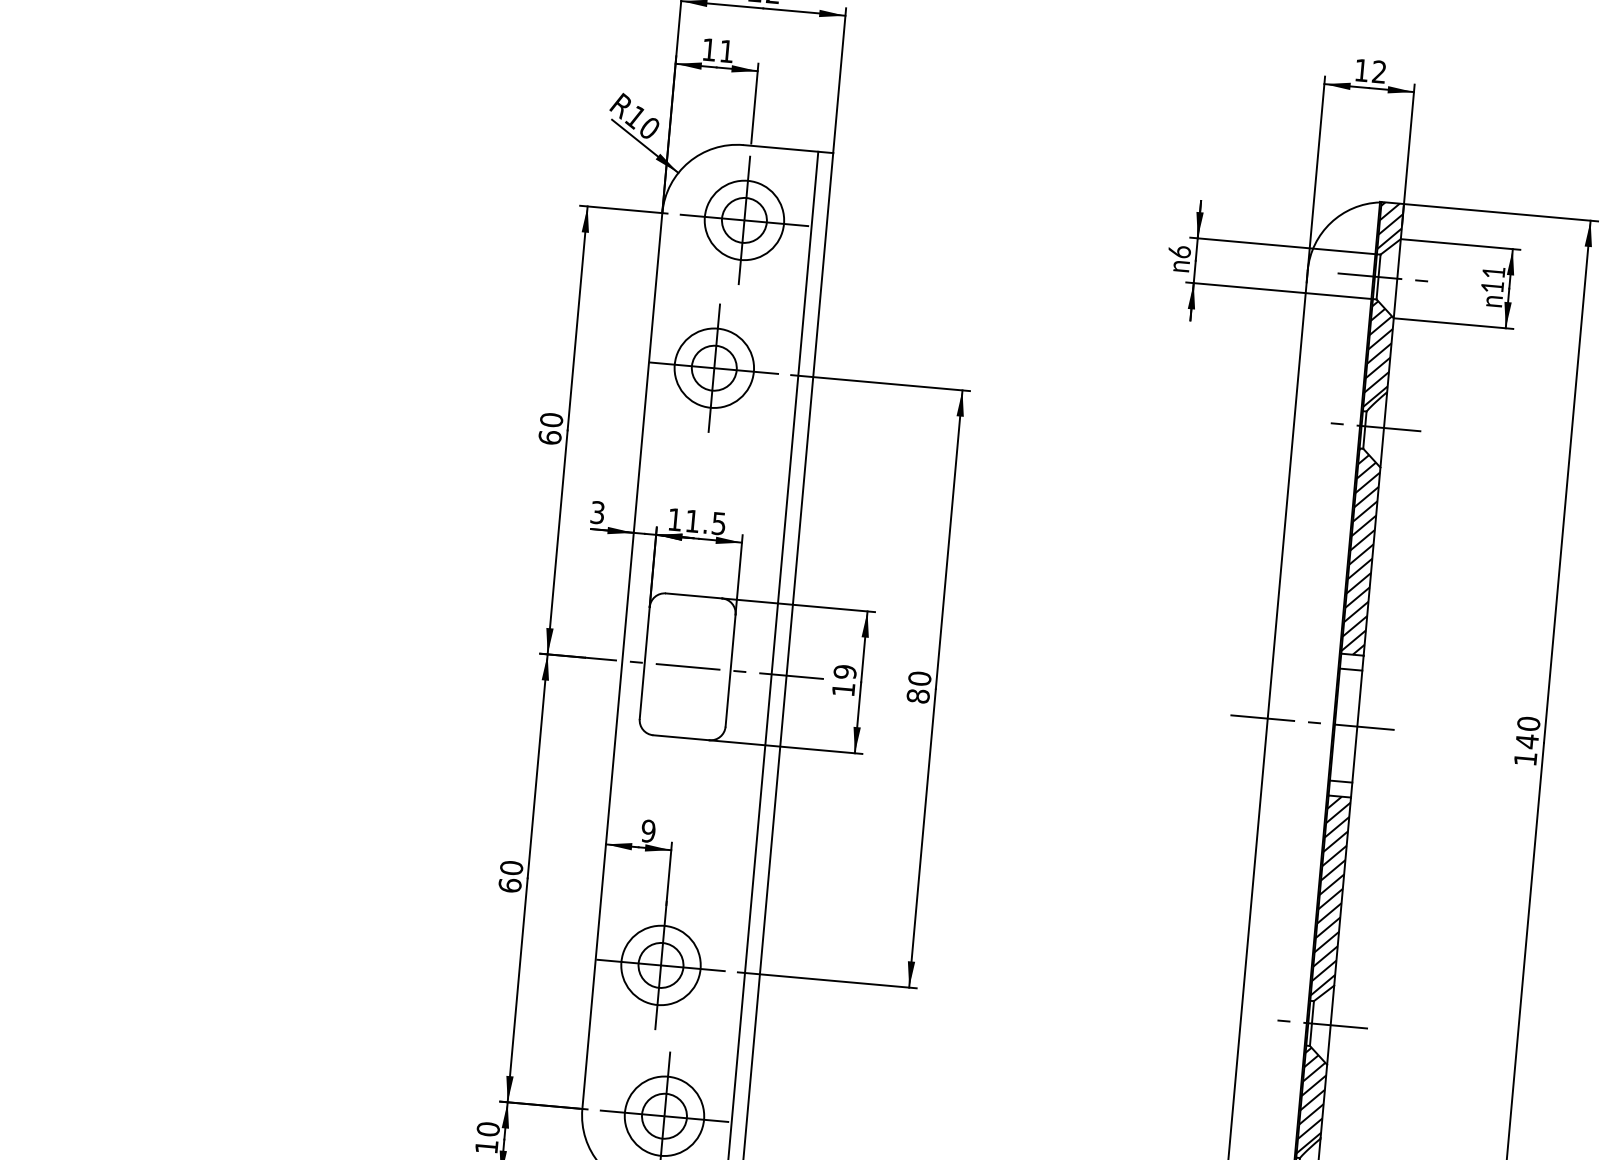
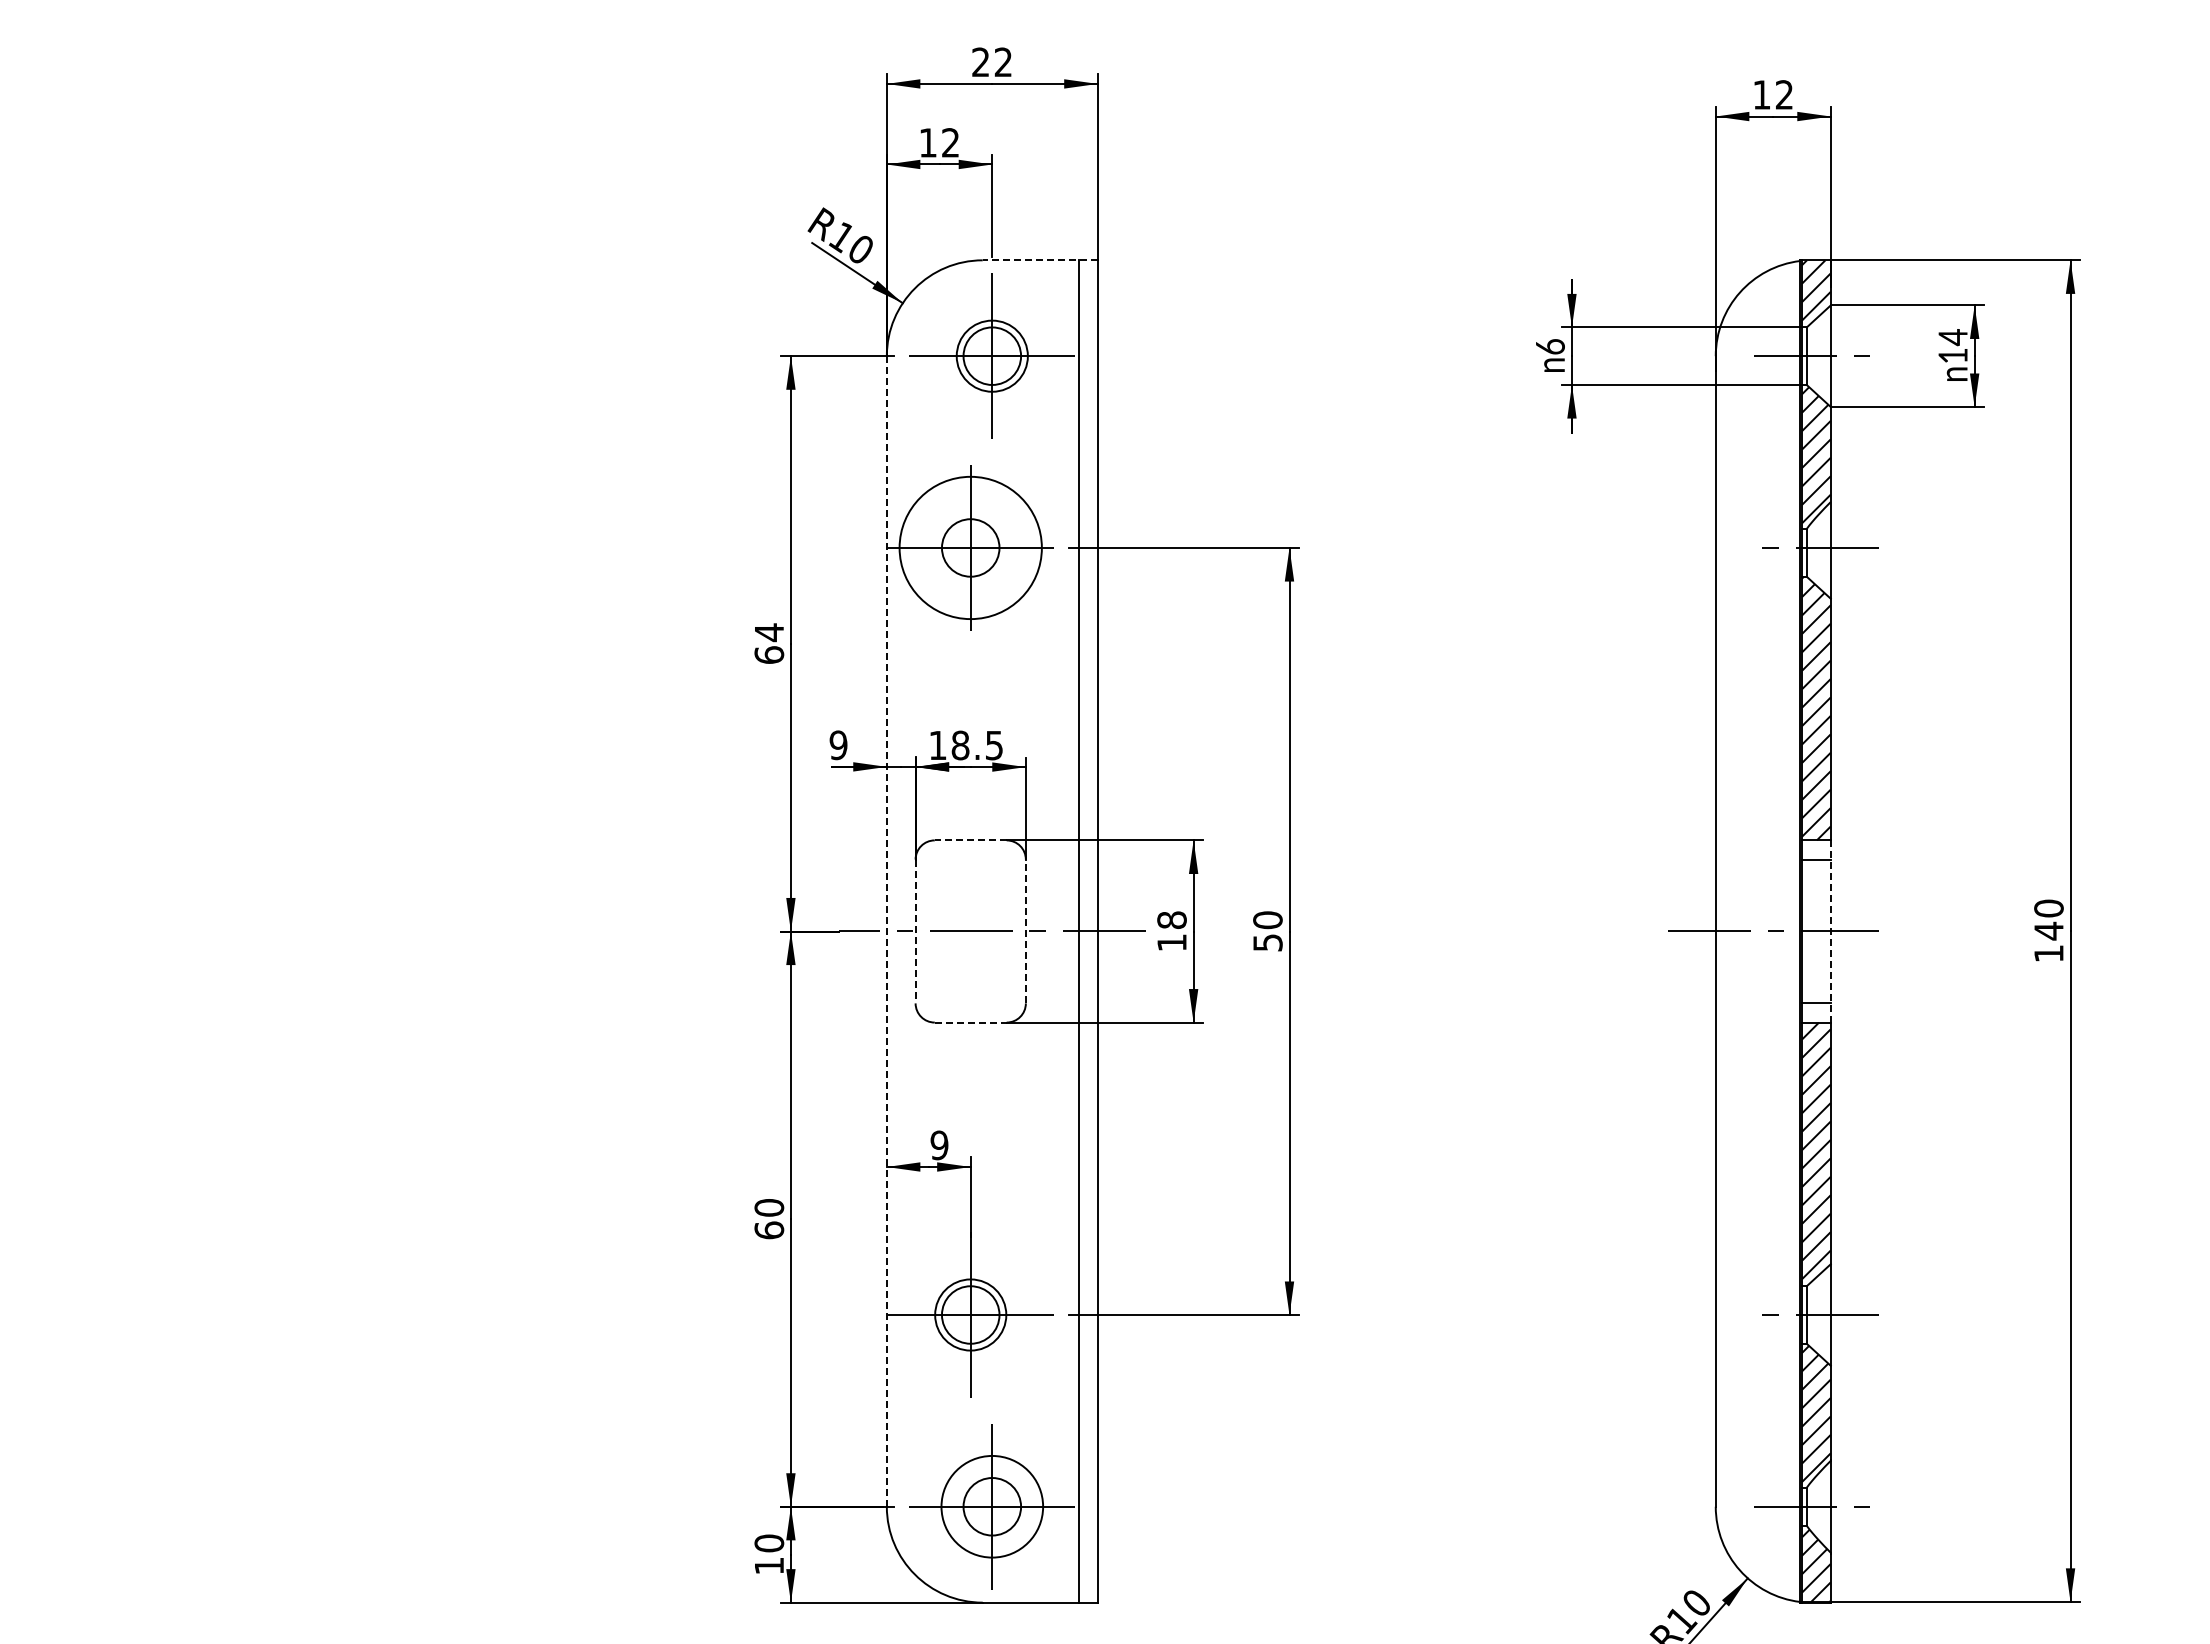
text: (726, 51) -> (950, 142), 11 -> 12
line: (788, 149) -> (1040, 260), solid -> dashed
circle: (744, 220) -> (992, 356), size x0.7
text: (1493, 272) -> (1952, 337), 11 -> 14
circle: (714, 367) -> (970, 547), size x1.4
text: (551, 420) -> (769, 632), 60 -> 64
text: (597, 512) -> (838, 744), 3 -> 9
text: (692, 521) -> (960, 745), 11.5 -> 18.5
line: (693, 595) -> (970, 840), solid -> dashed
line: (622, 661) -> (886, 931), solid -> dashed
line: (644, 663) -> (915, 931), solid -> dashed
line: (730, 670) -> (1025, 931), solid -> dashed
text: (844, 672) -> (1171, 920), 19 -> 18
text: (917, 696) -> (1267, 942), 80 -> 50
line: (1357, 725) -> (1830, 930), solid -> dashed
line: (681, 737) -> (970, 1022), solid -> dashed
circle: (660, 965) -> (970, 1314), size x0.7

